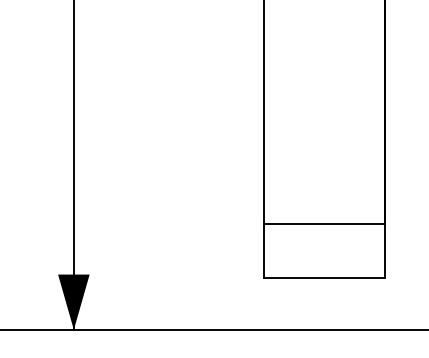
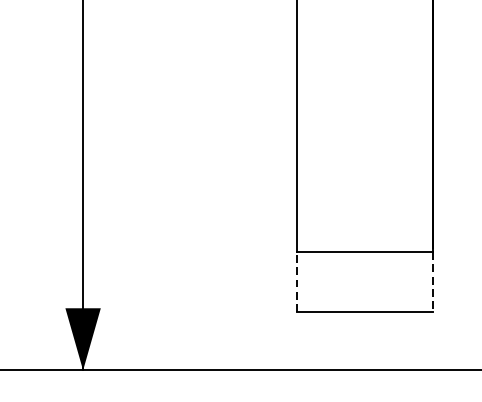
line: (264, 251) -> (297, 282), solid -> dashed
line: (385, 251) -> (432, 282), solid -> dashed

